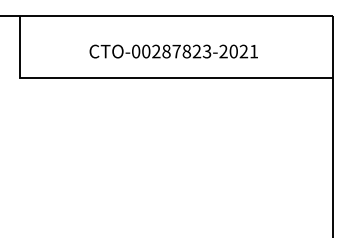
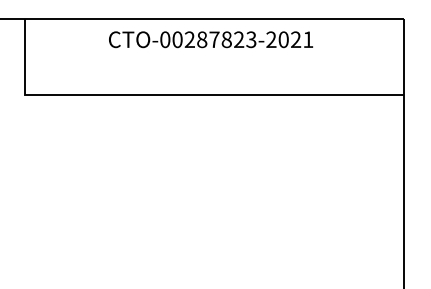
text: (174, 51) -> (211, 39), moved

